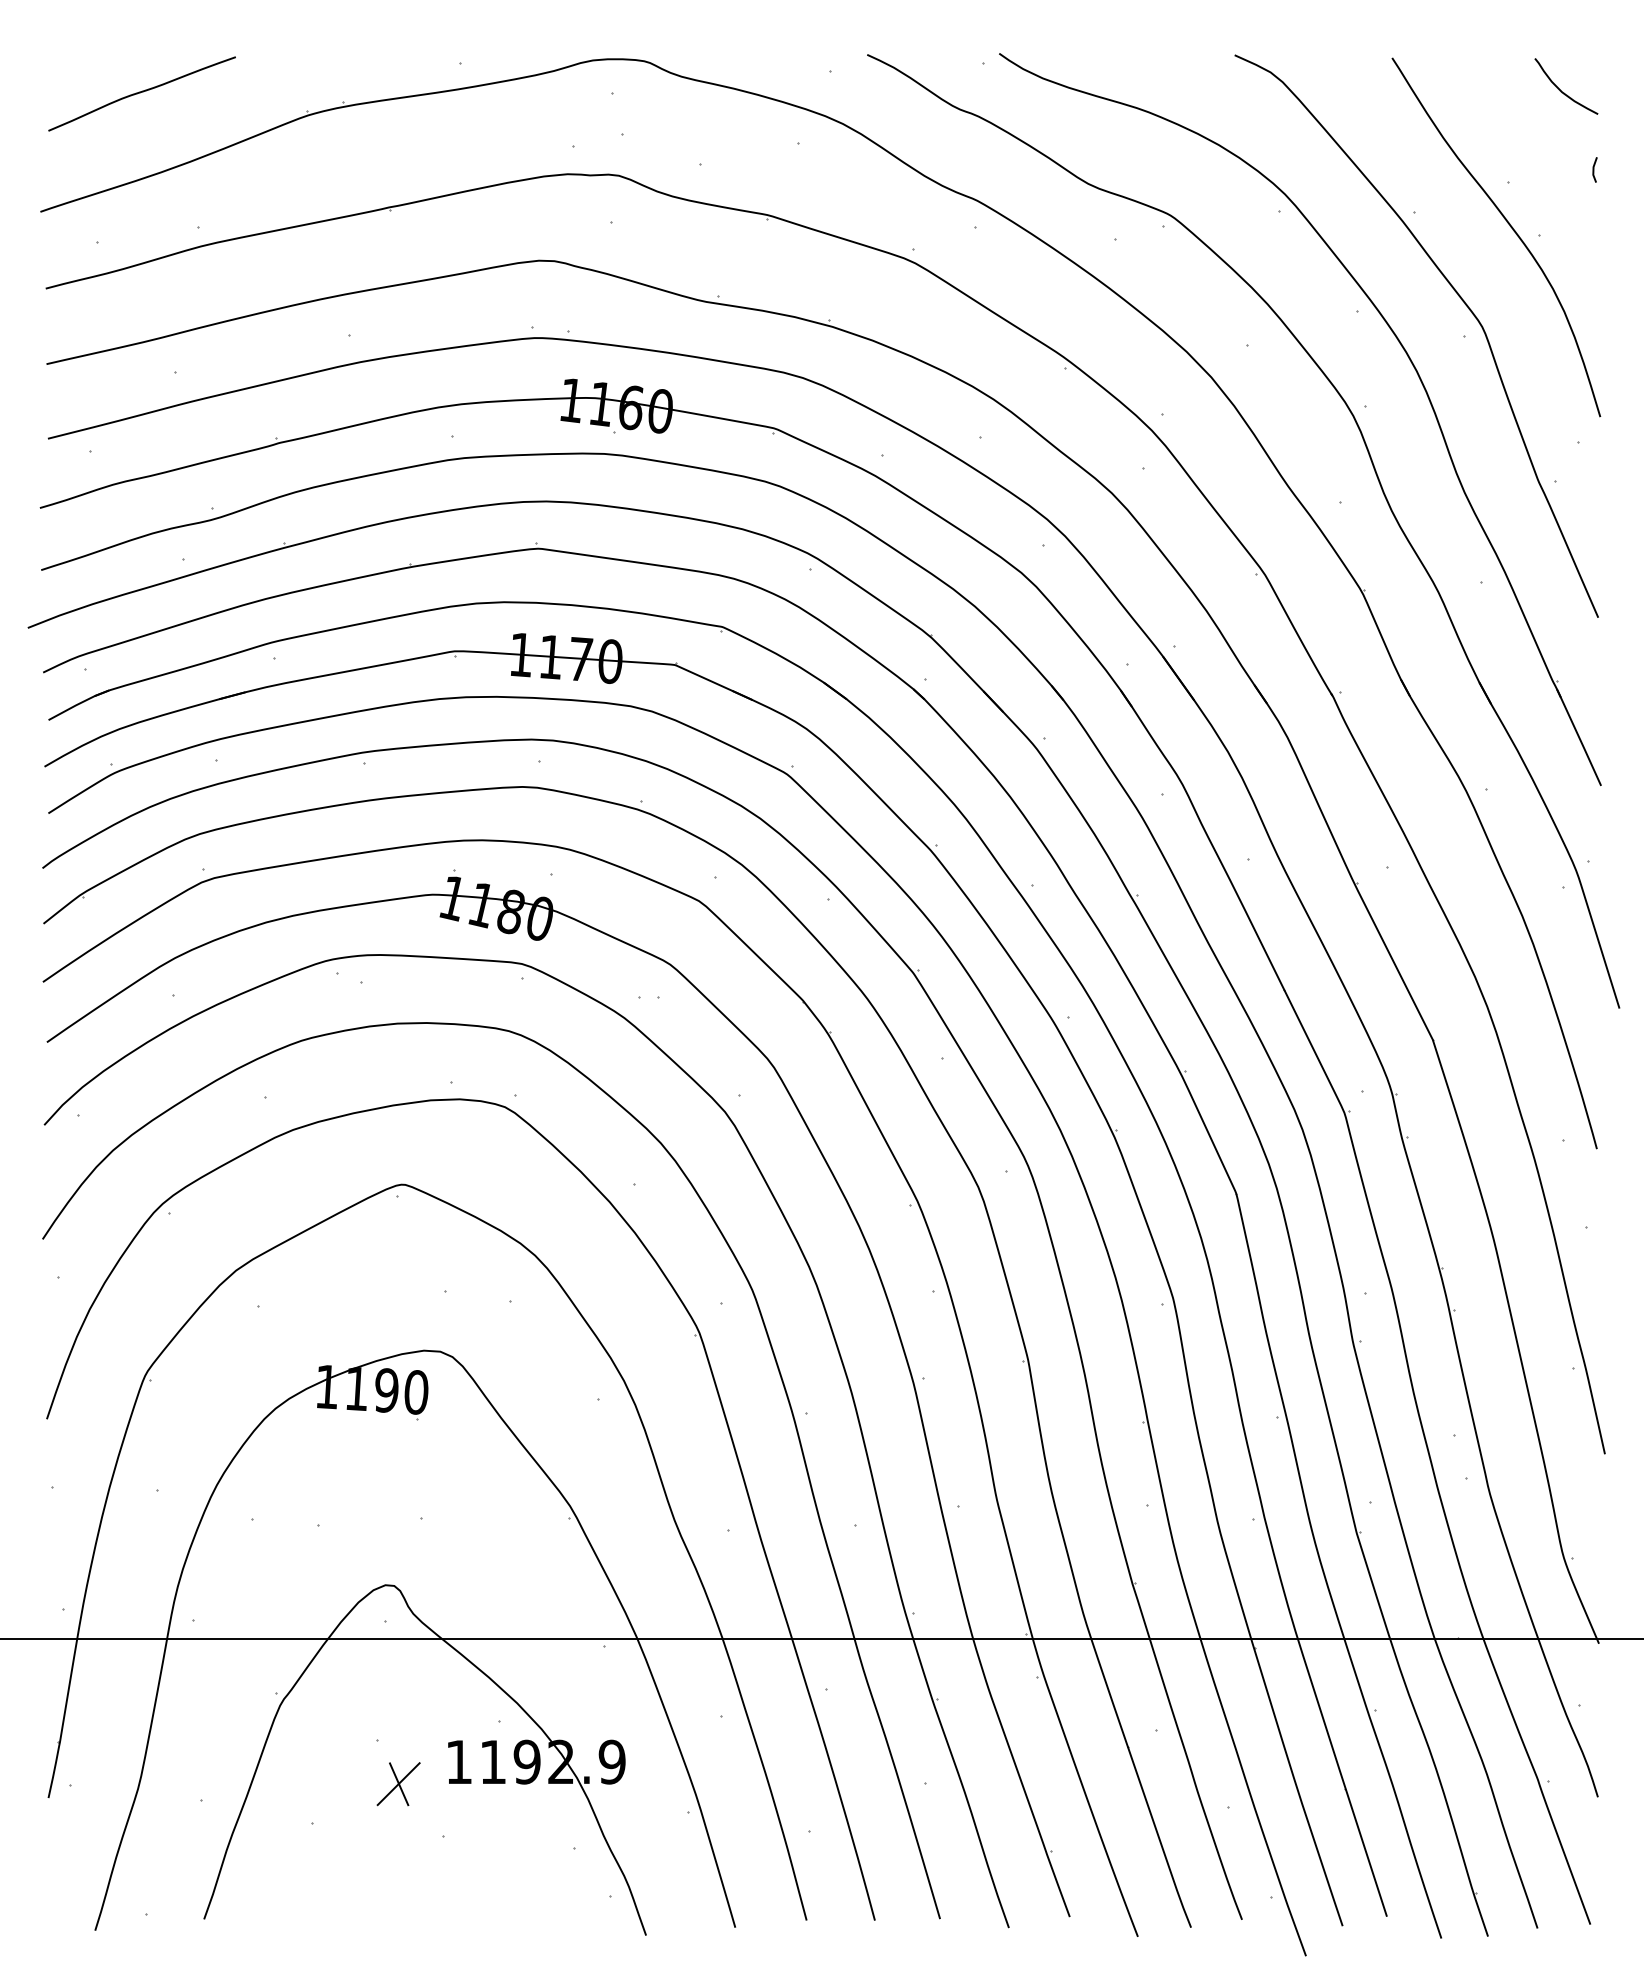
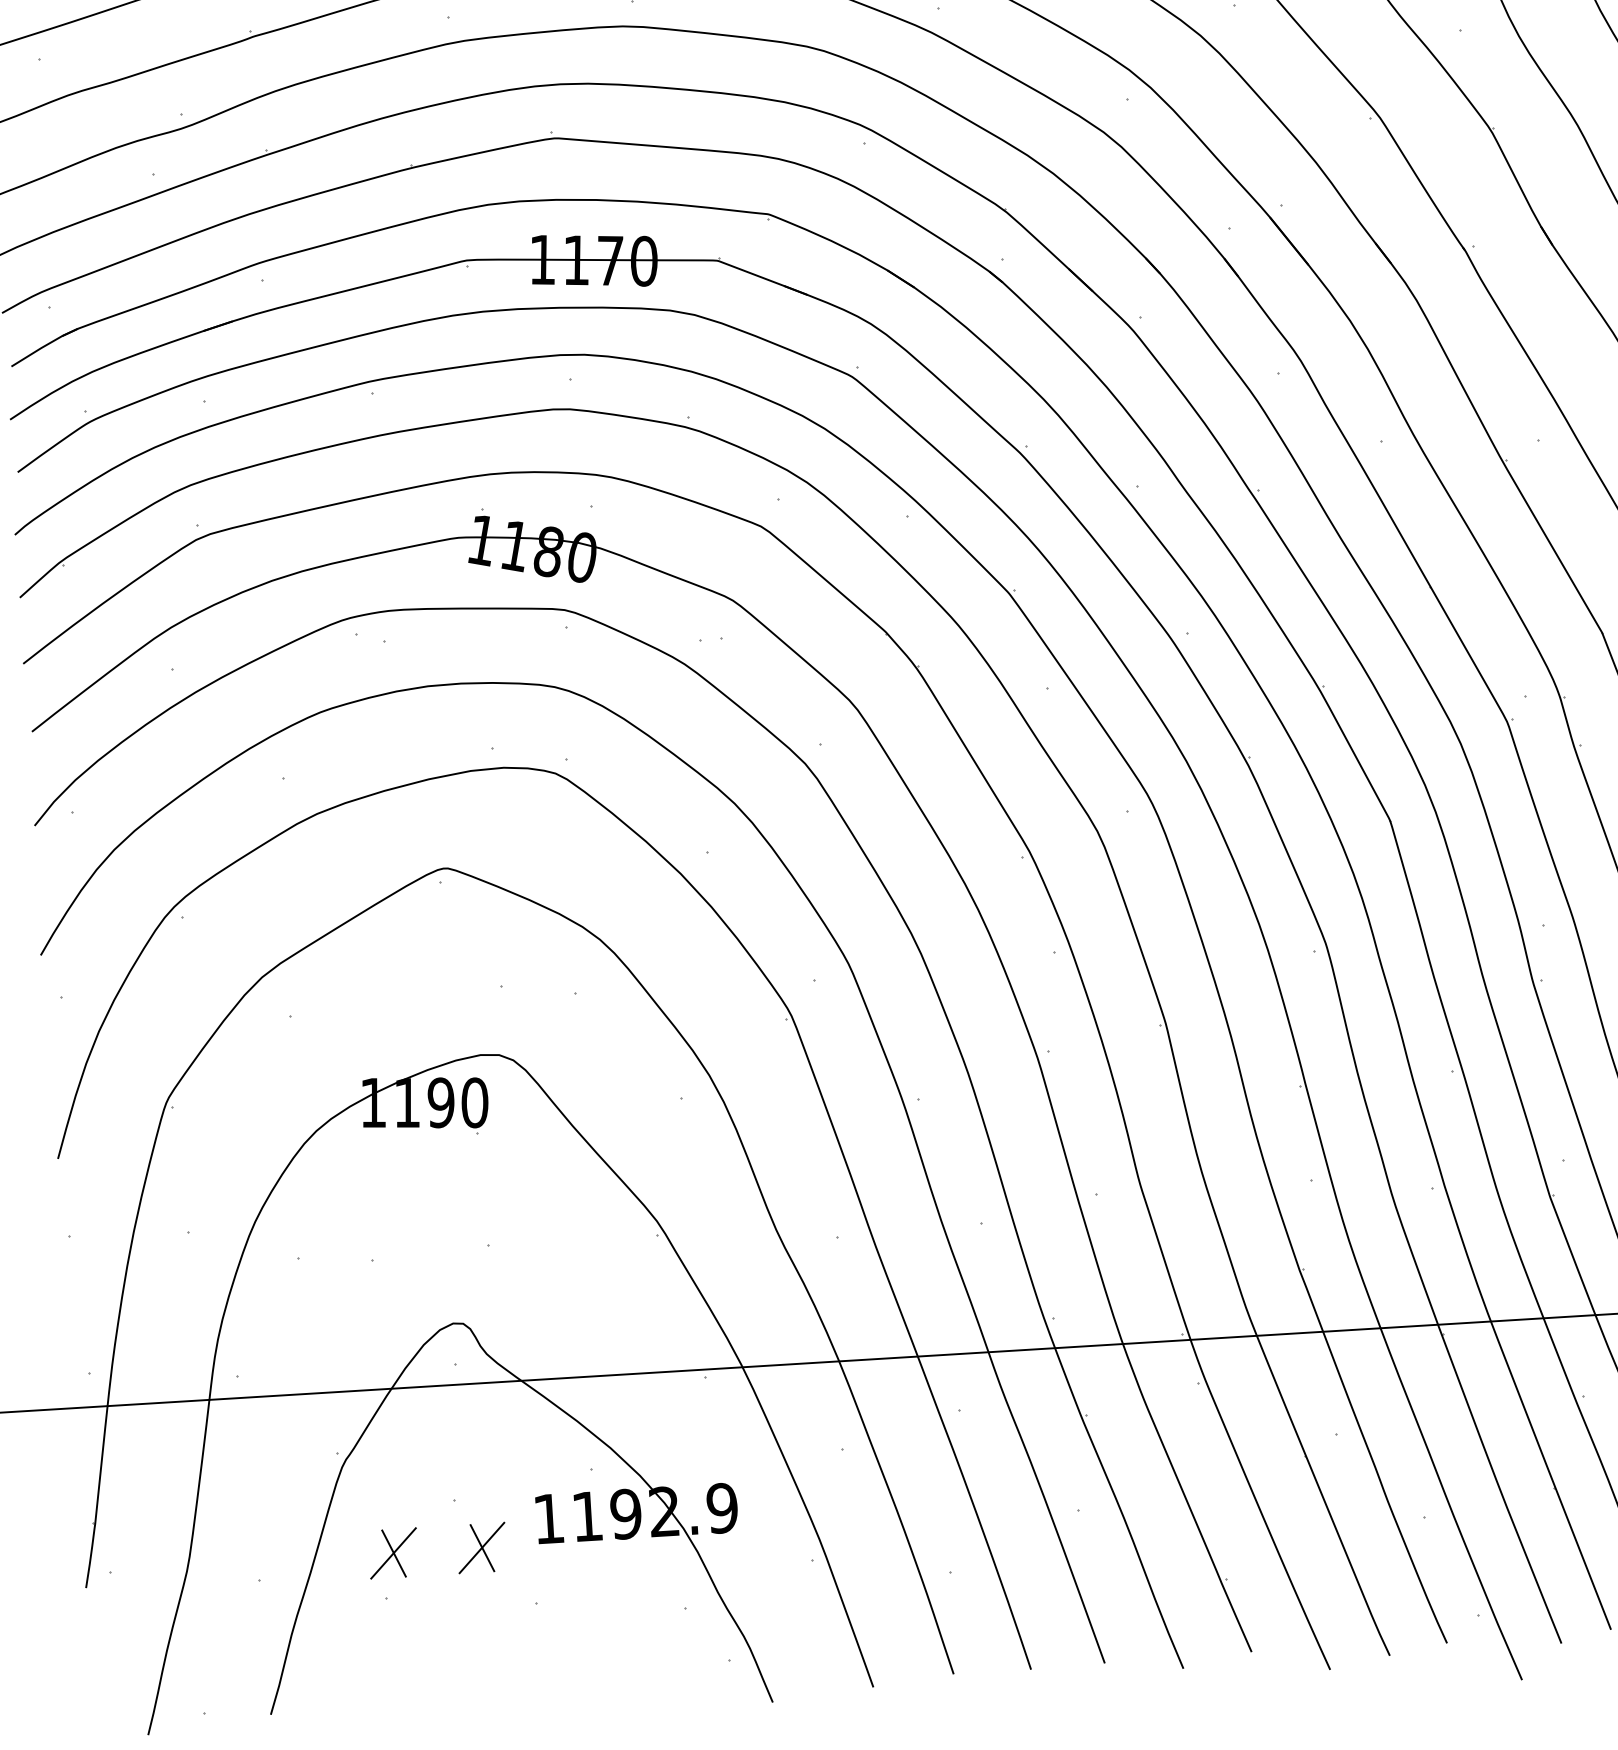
part: (320, 1784) -> (393, 1553), added

